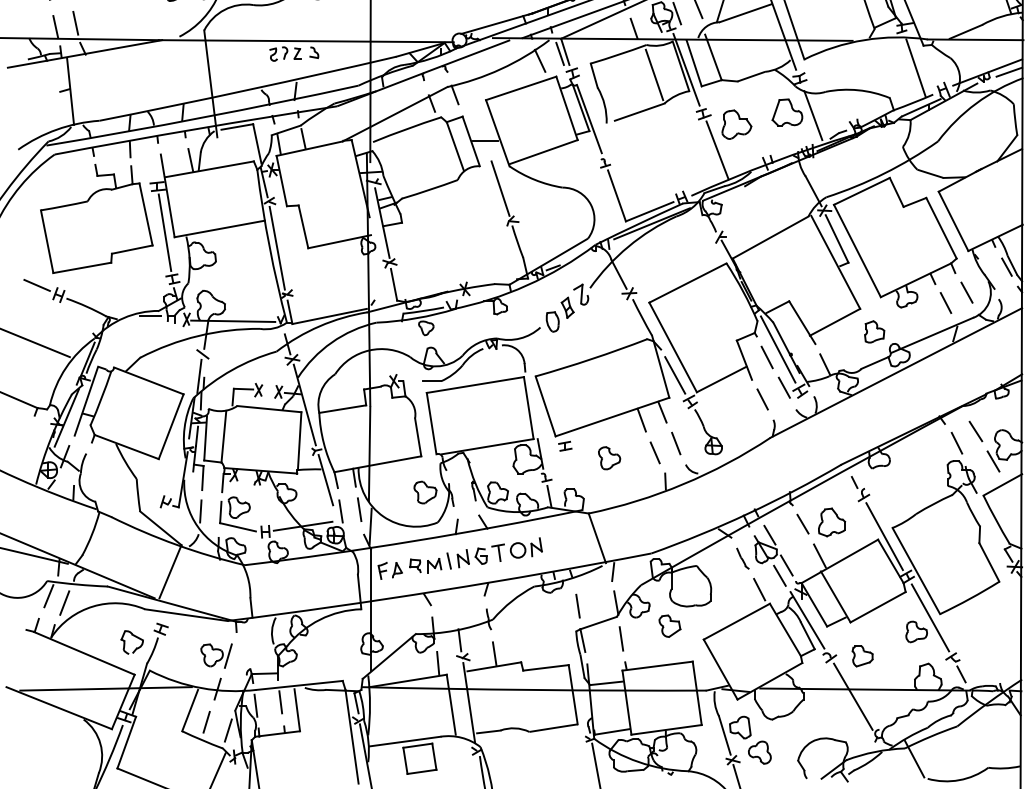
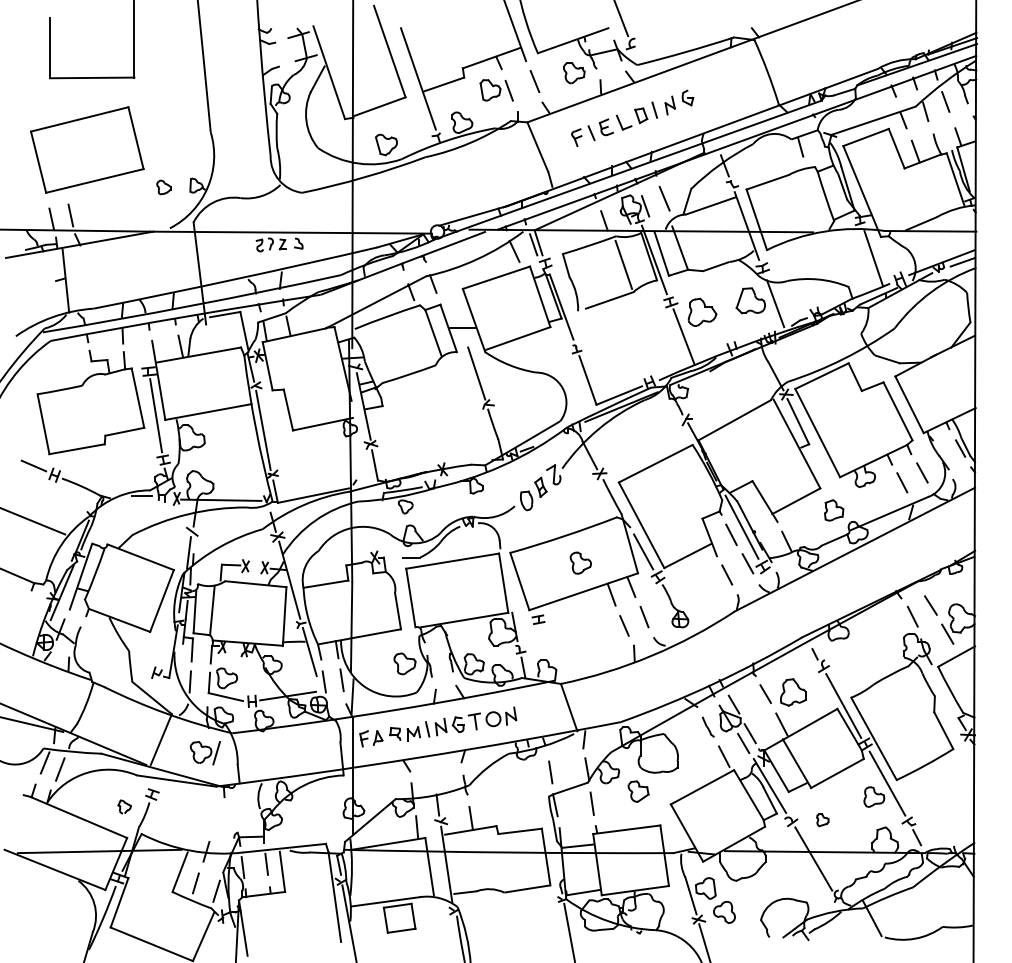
part: (609, 457) -> (580, 562), moved
part: (131, 641) -> (124, 806), size x0.6
part: (215, 656) -> (204, 753), moved
part: (862, 656) -> (822, 820), size x0.6

